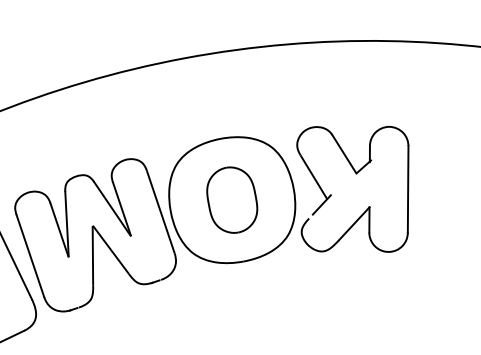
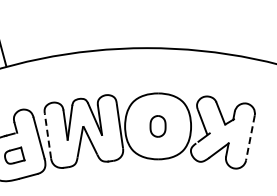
line: (408, 188) -> (250, 137), solid -> dashed
part: (231, 200) -> (157, 126), size x0.6
line: (29, 255) -> (47, 135), solid -> dashed

